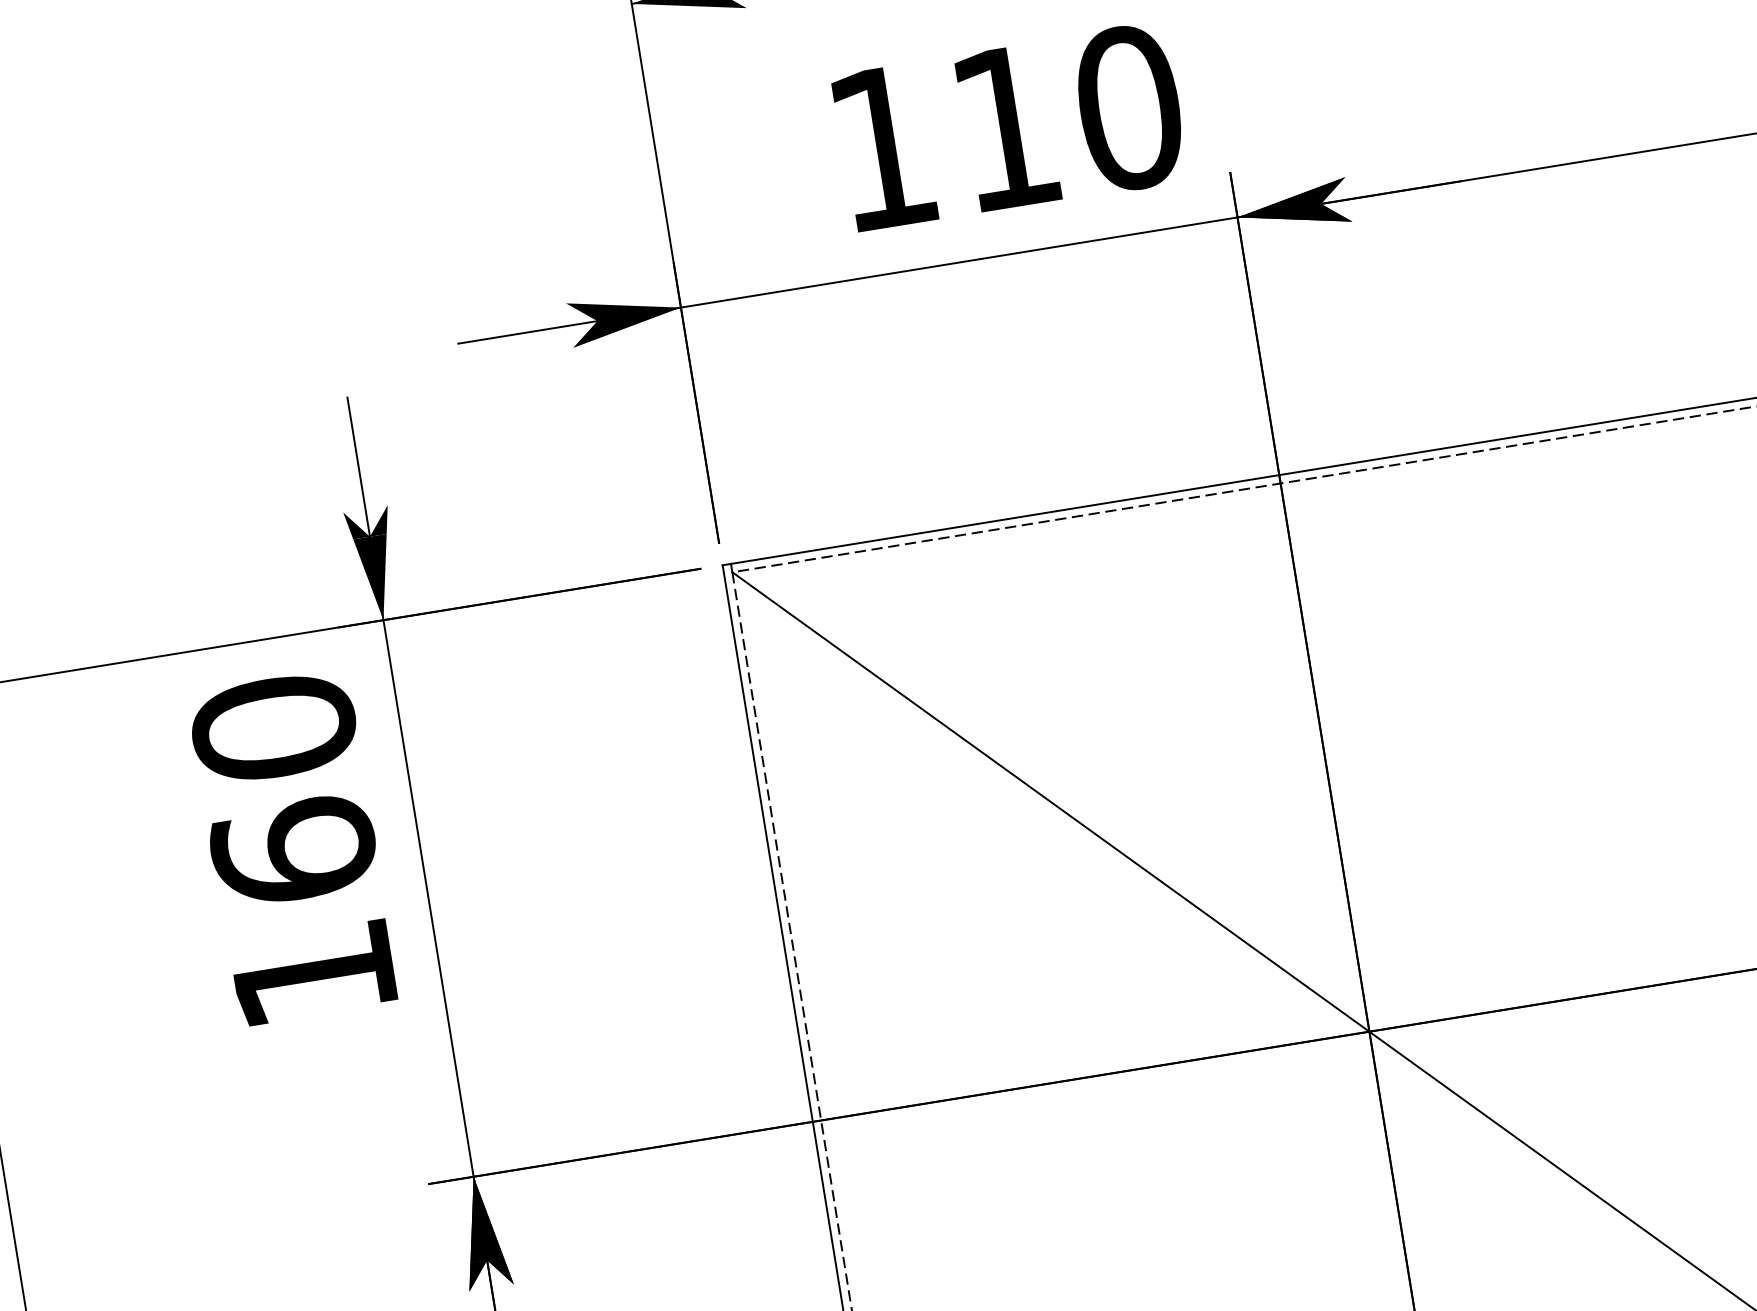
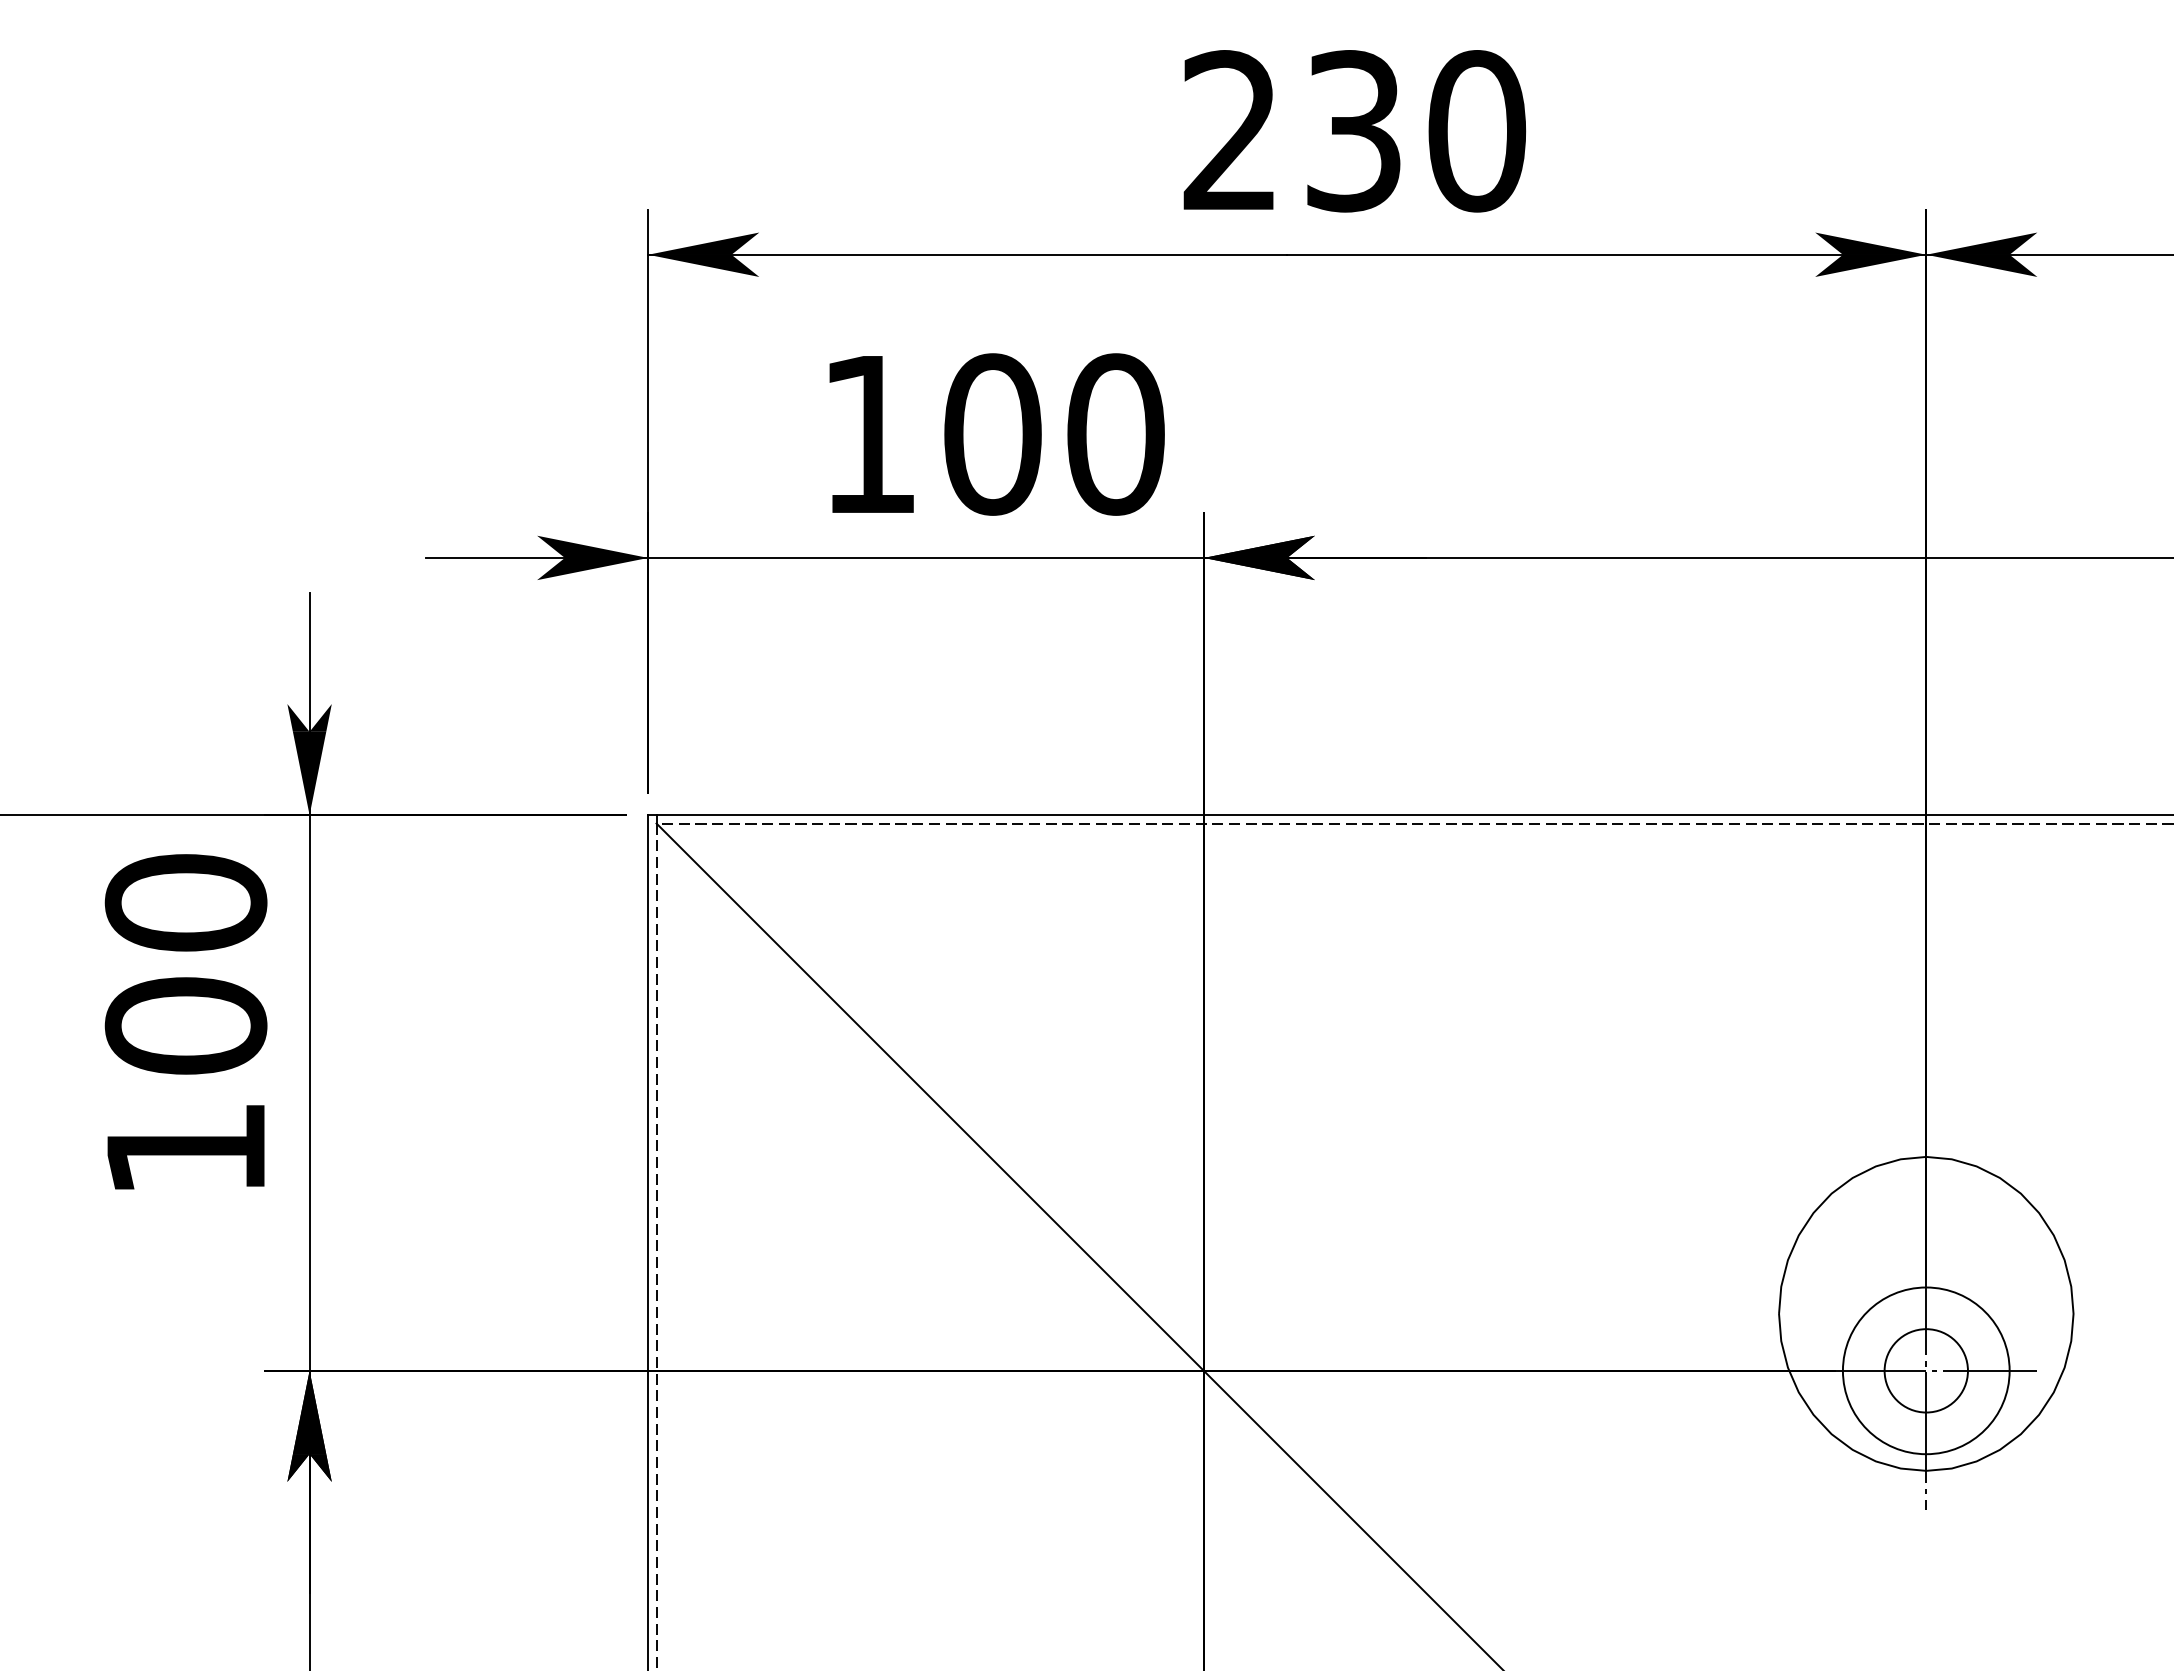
text: (1005, 128) -> (992, 434), 110 -> 100
text: (293, 850) -> (185, 1025), 160 -> 100

